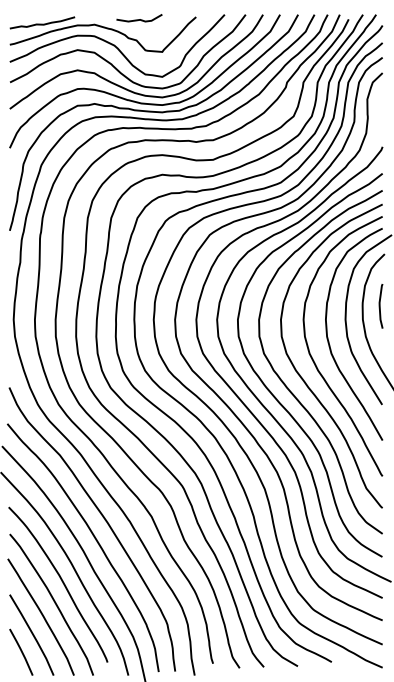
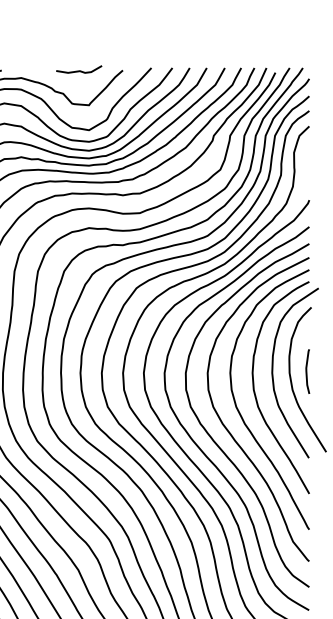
curve: (139, 19) -> (79, 70), moved
curve: (380, 306) -> (307, 371), moved

